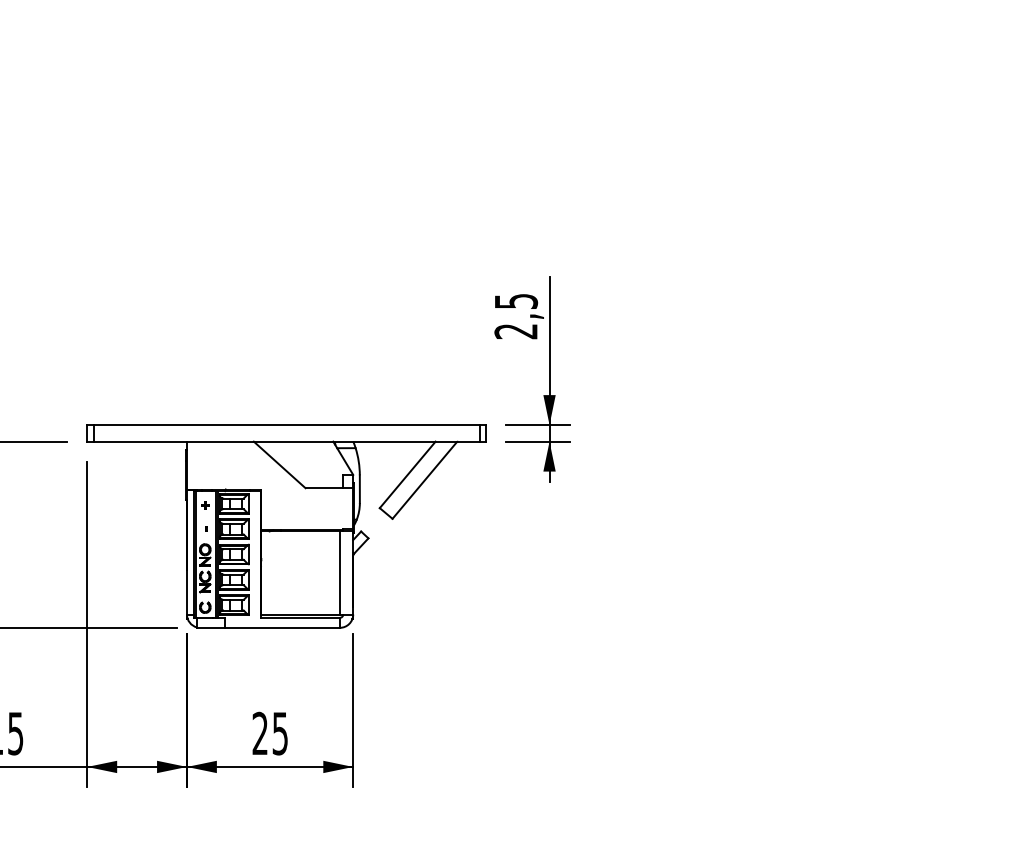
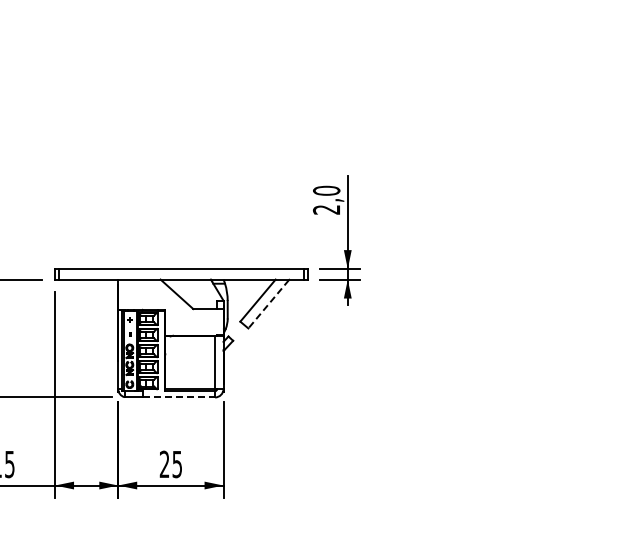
text: (515, 300) -> (326, 190), 2,5 -> 2,0
line: (424, 480) -> (268, 304), solid -> dashed
line: (283, 627) -> (179, 397), solid -> dashed

